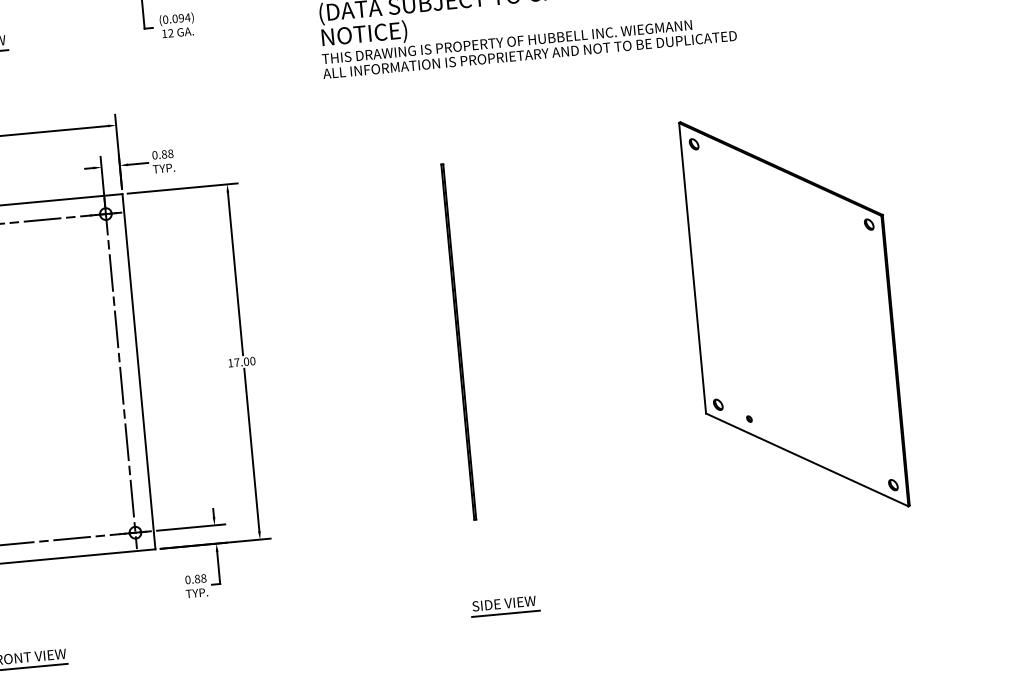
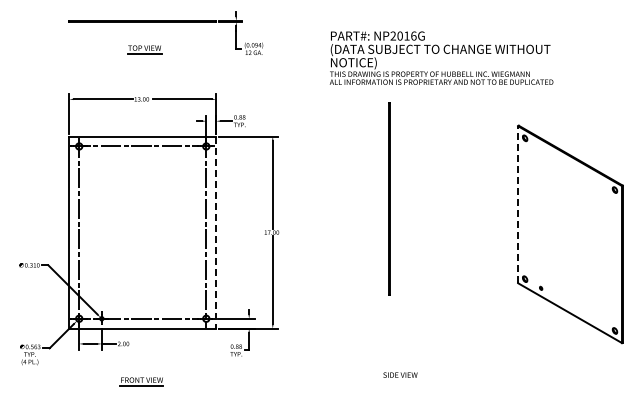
line: (693, 267) -> (518, 204), solid -> dashed
line: (459, 341) -> (389, 198), moved
line: (139, 373) -> (216, 233), solid -> dashed
line: (505, 613) -> (400, 380), removed

